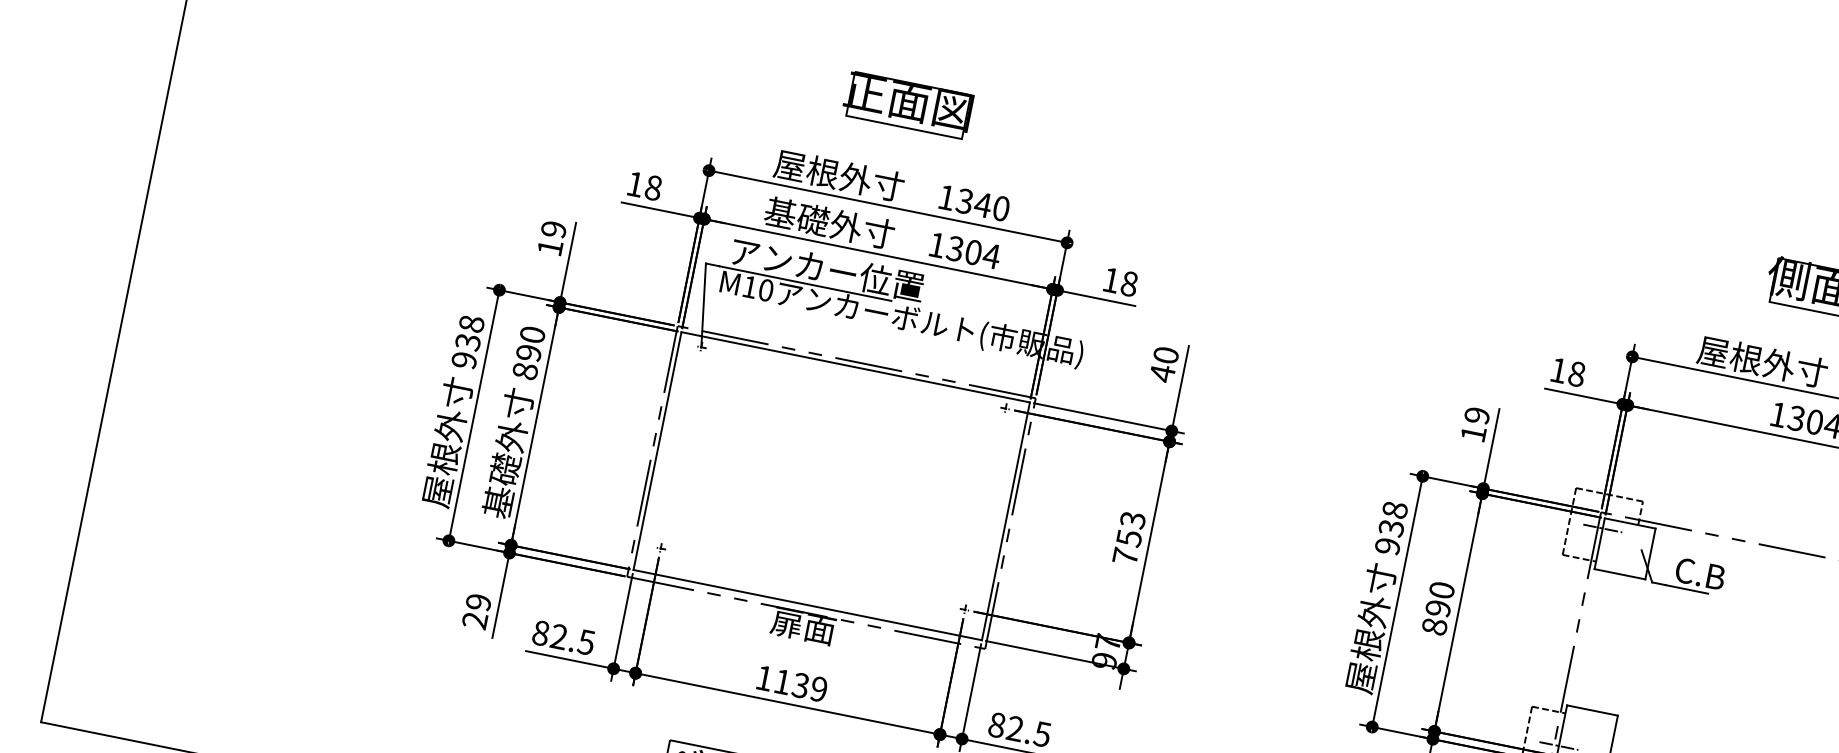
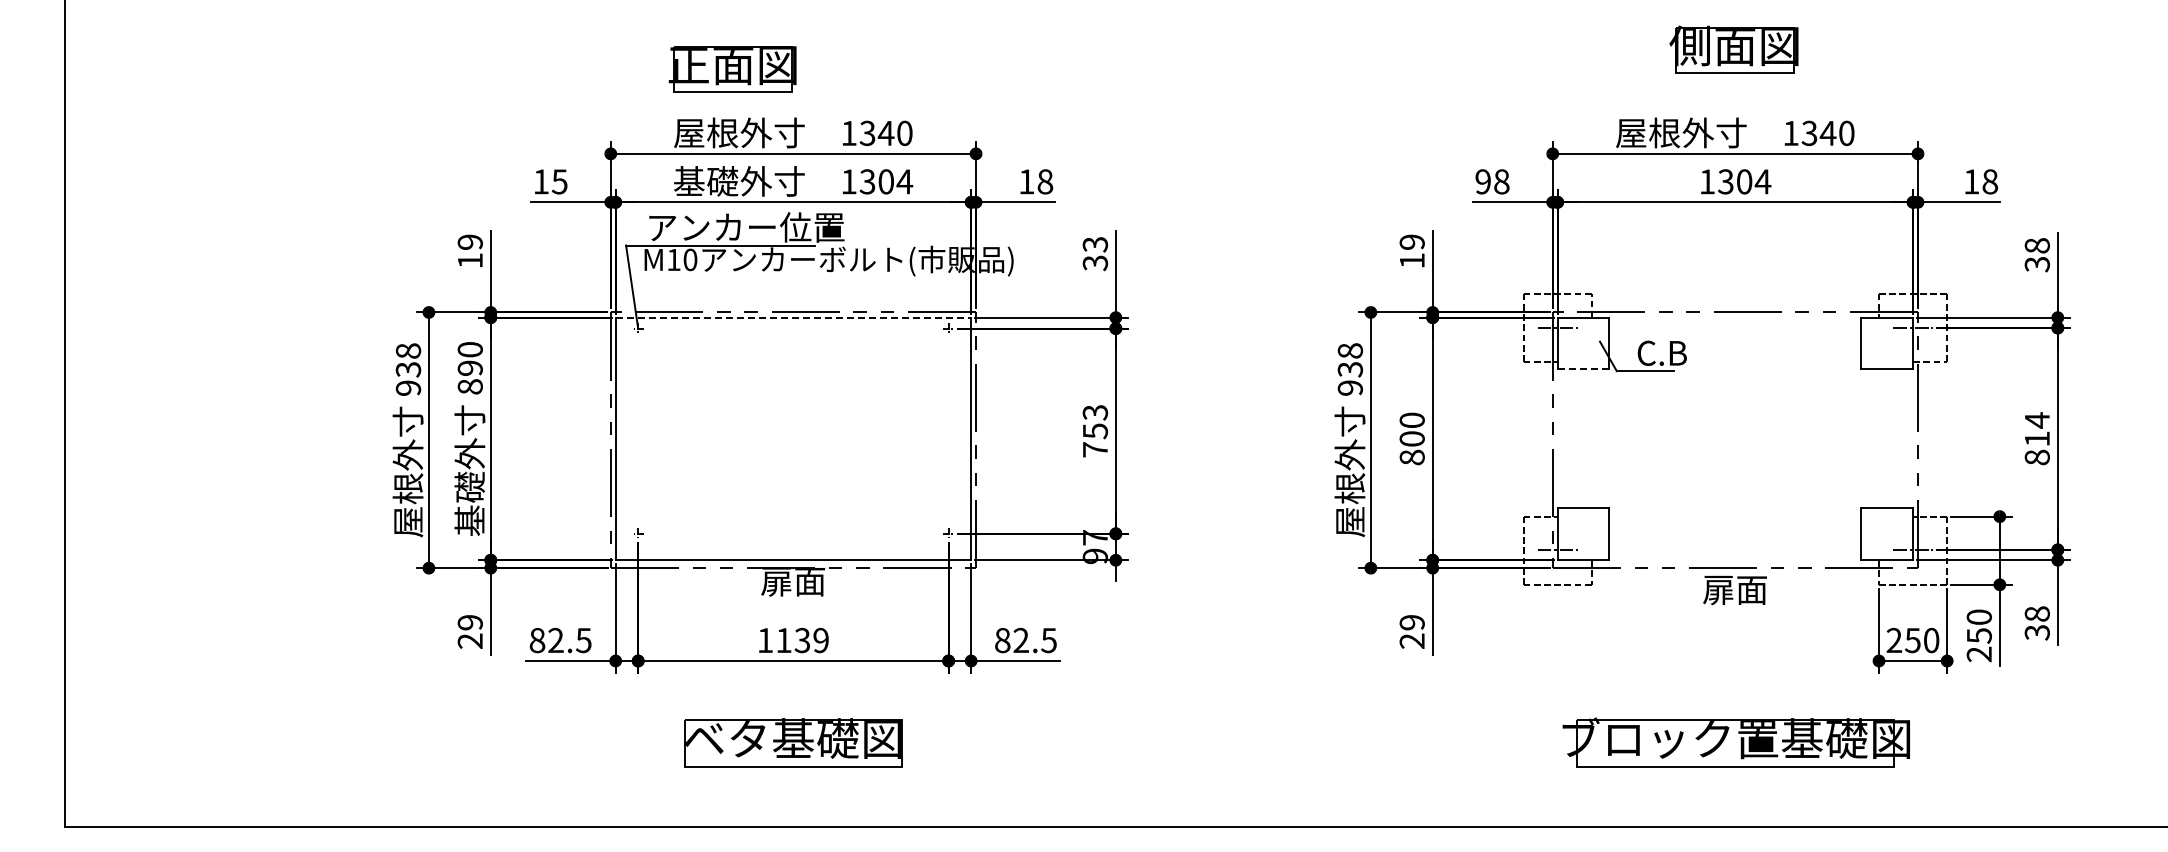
part: (907, 105) -> (732, 69), moved
text: (653, 187) -> (559, 181), 18 -> 15
text: (1164, 365) -> (1095, 254), 40 -> 33
line: (855, 367) -> (793, 317), solid -> dashed
text: (1558, 370) -> (1482, 181), 18 -> 98
line: (1619, 574) -> (1583, 369), solid -> dashed
text: (1437, 607) -> (1411, 438), 890 -> 800

